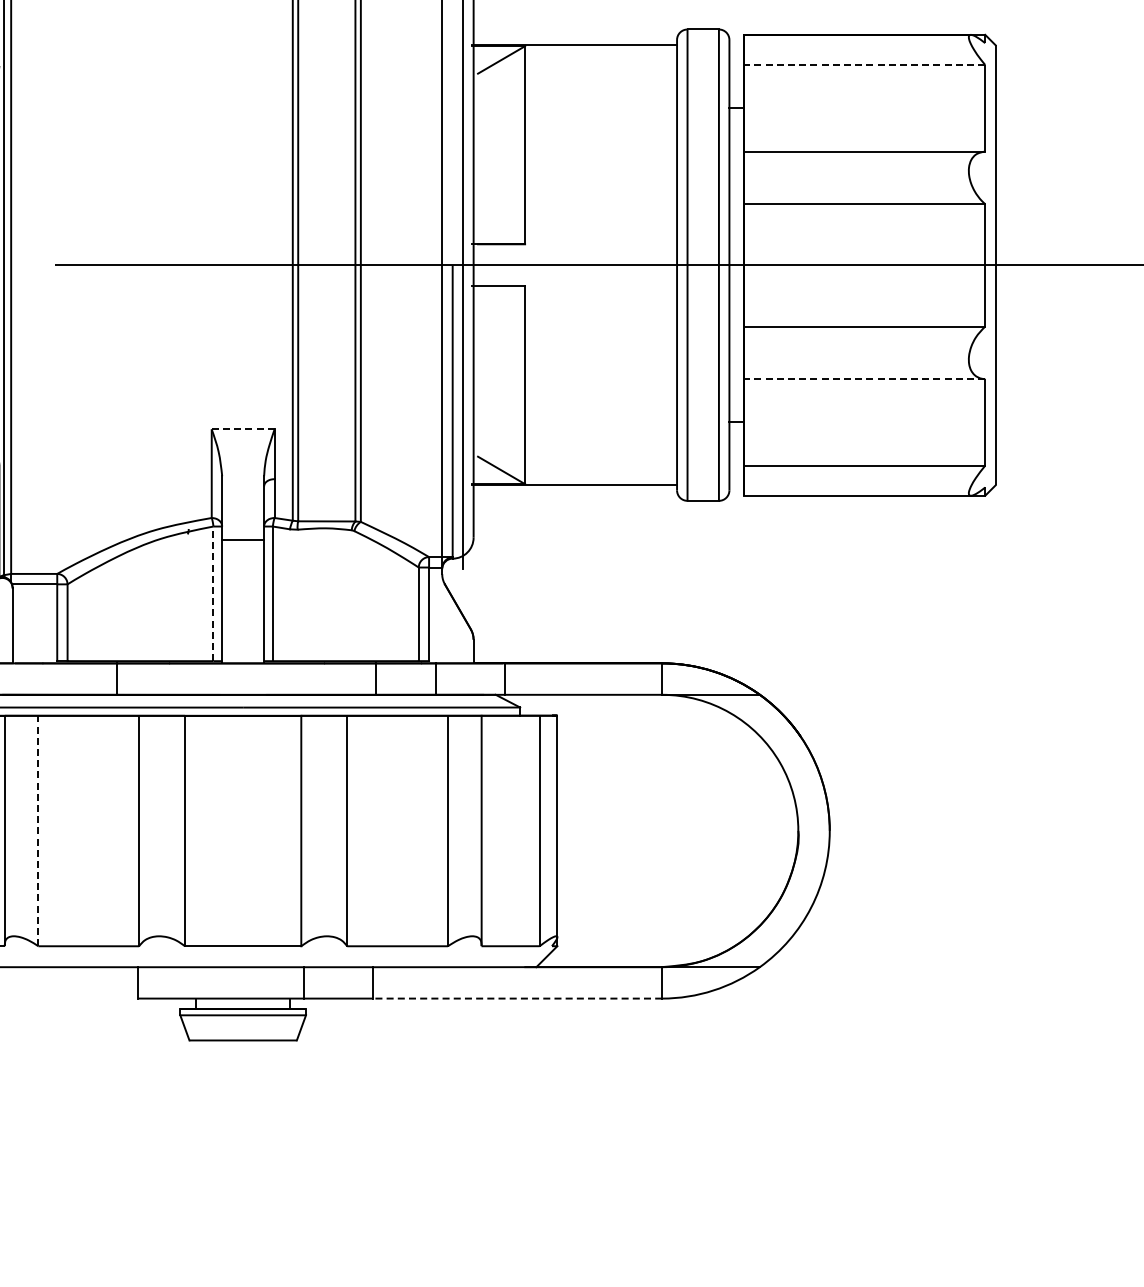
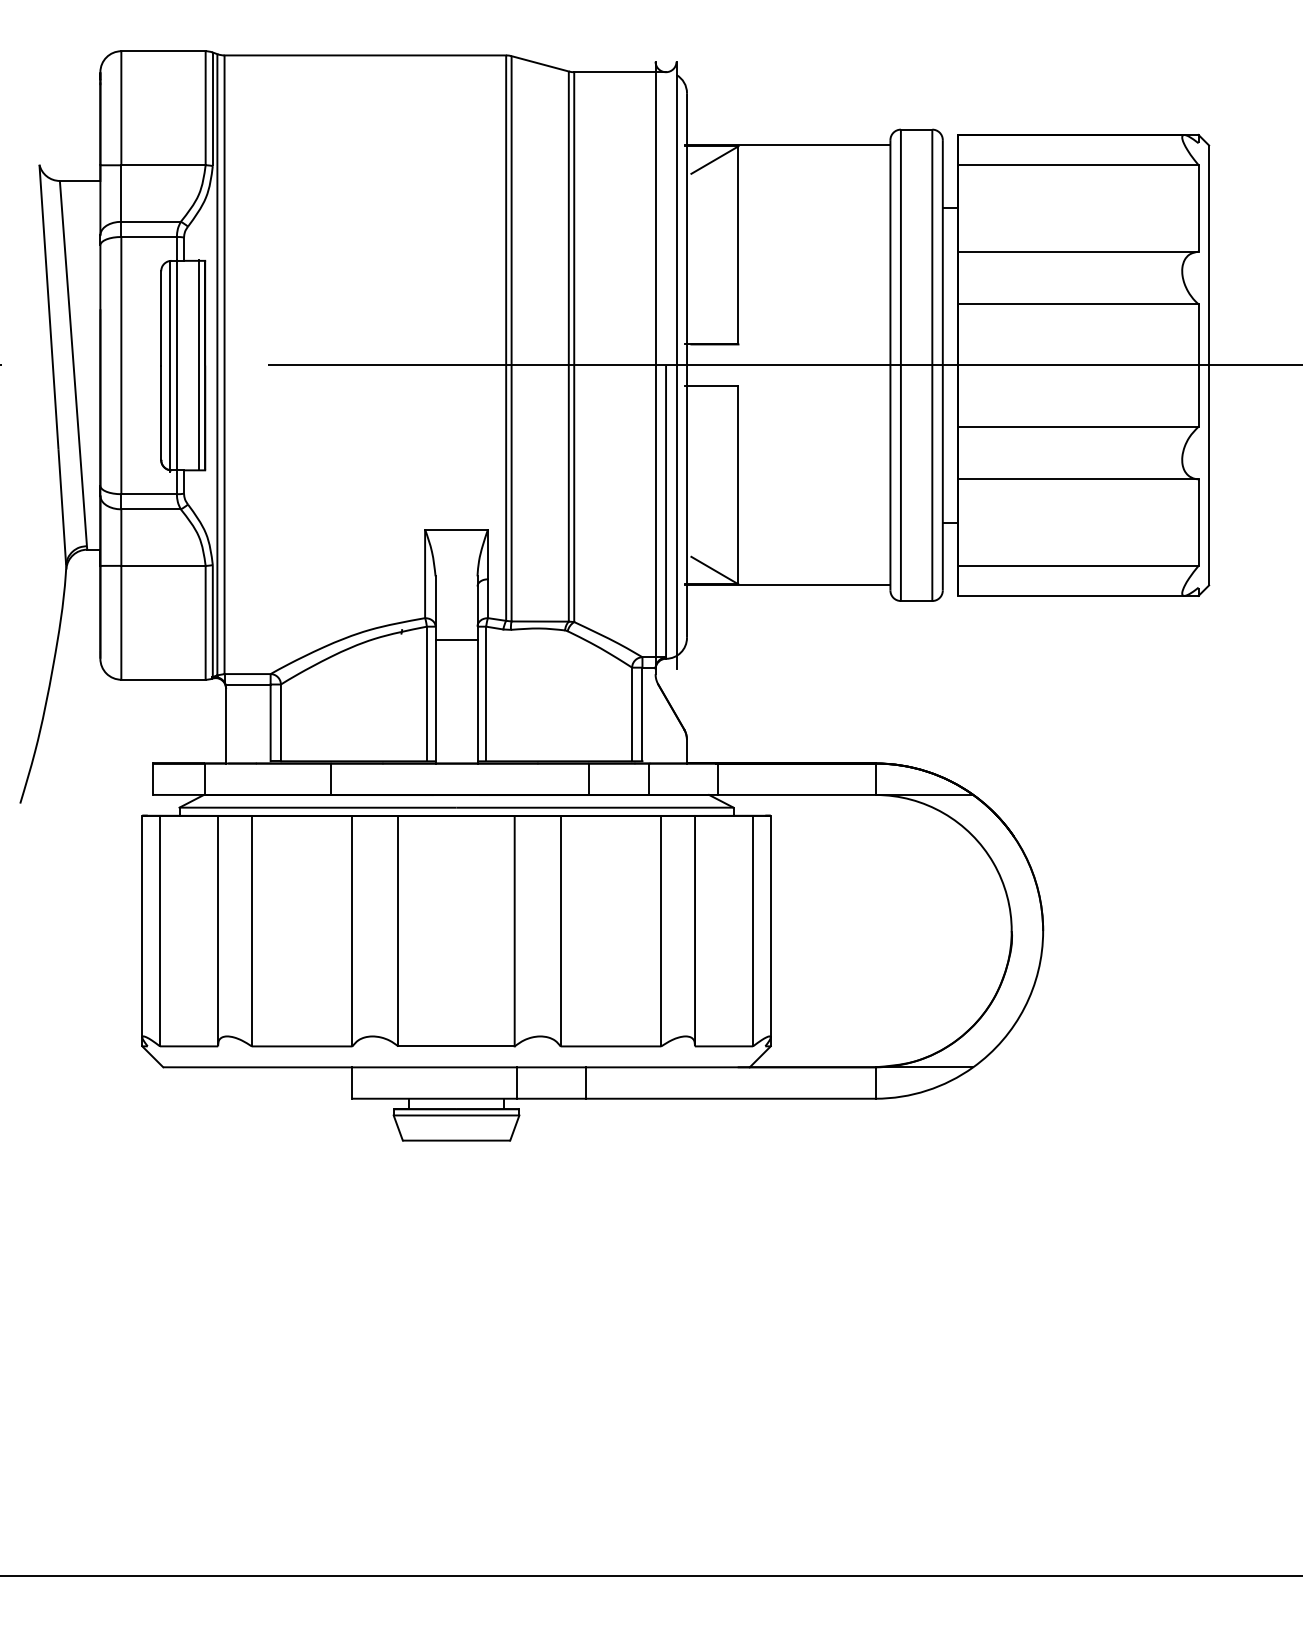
line: (864, 65) -> (1077, 165), dashed -> solid
line: (864, 379) -> (1077, 479), dashed -> solid
line: (244, 429) -> (457, 529), dashed -> solid
line: (213, 593) -> (426, 693), dashed -> solid
line: (38, 830) -> (251, 930), dashed -> solid
line: (517, 998) -> (730, 1098), dashed -> solid

